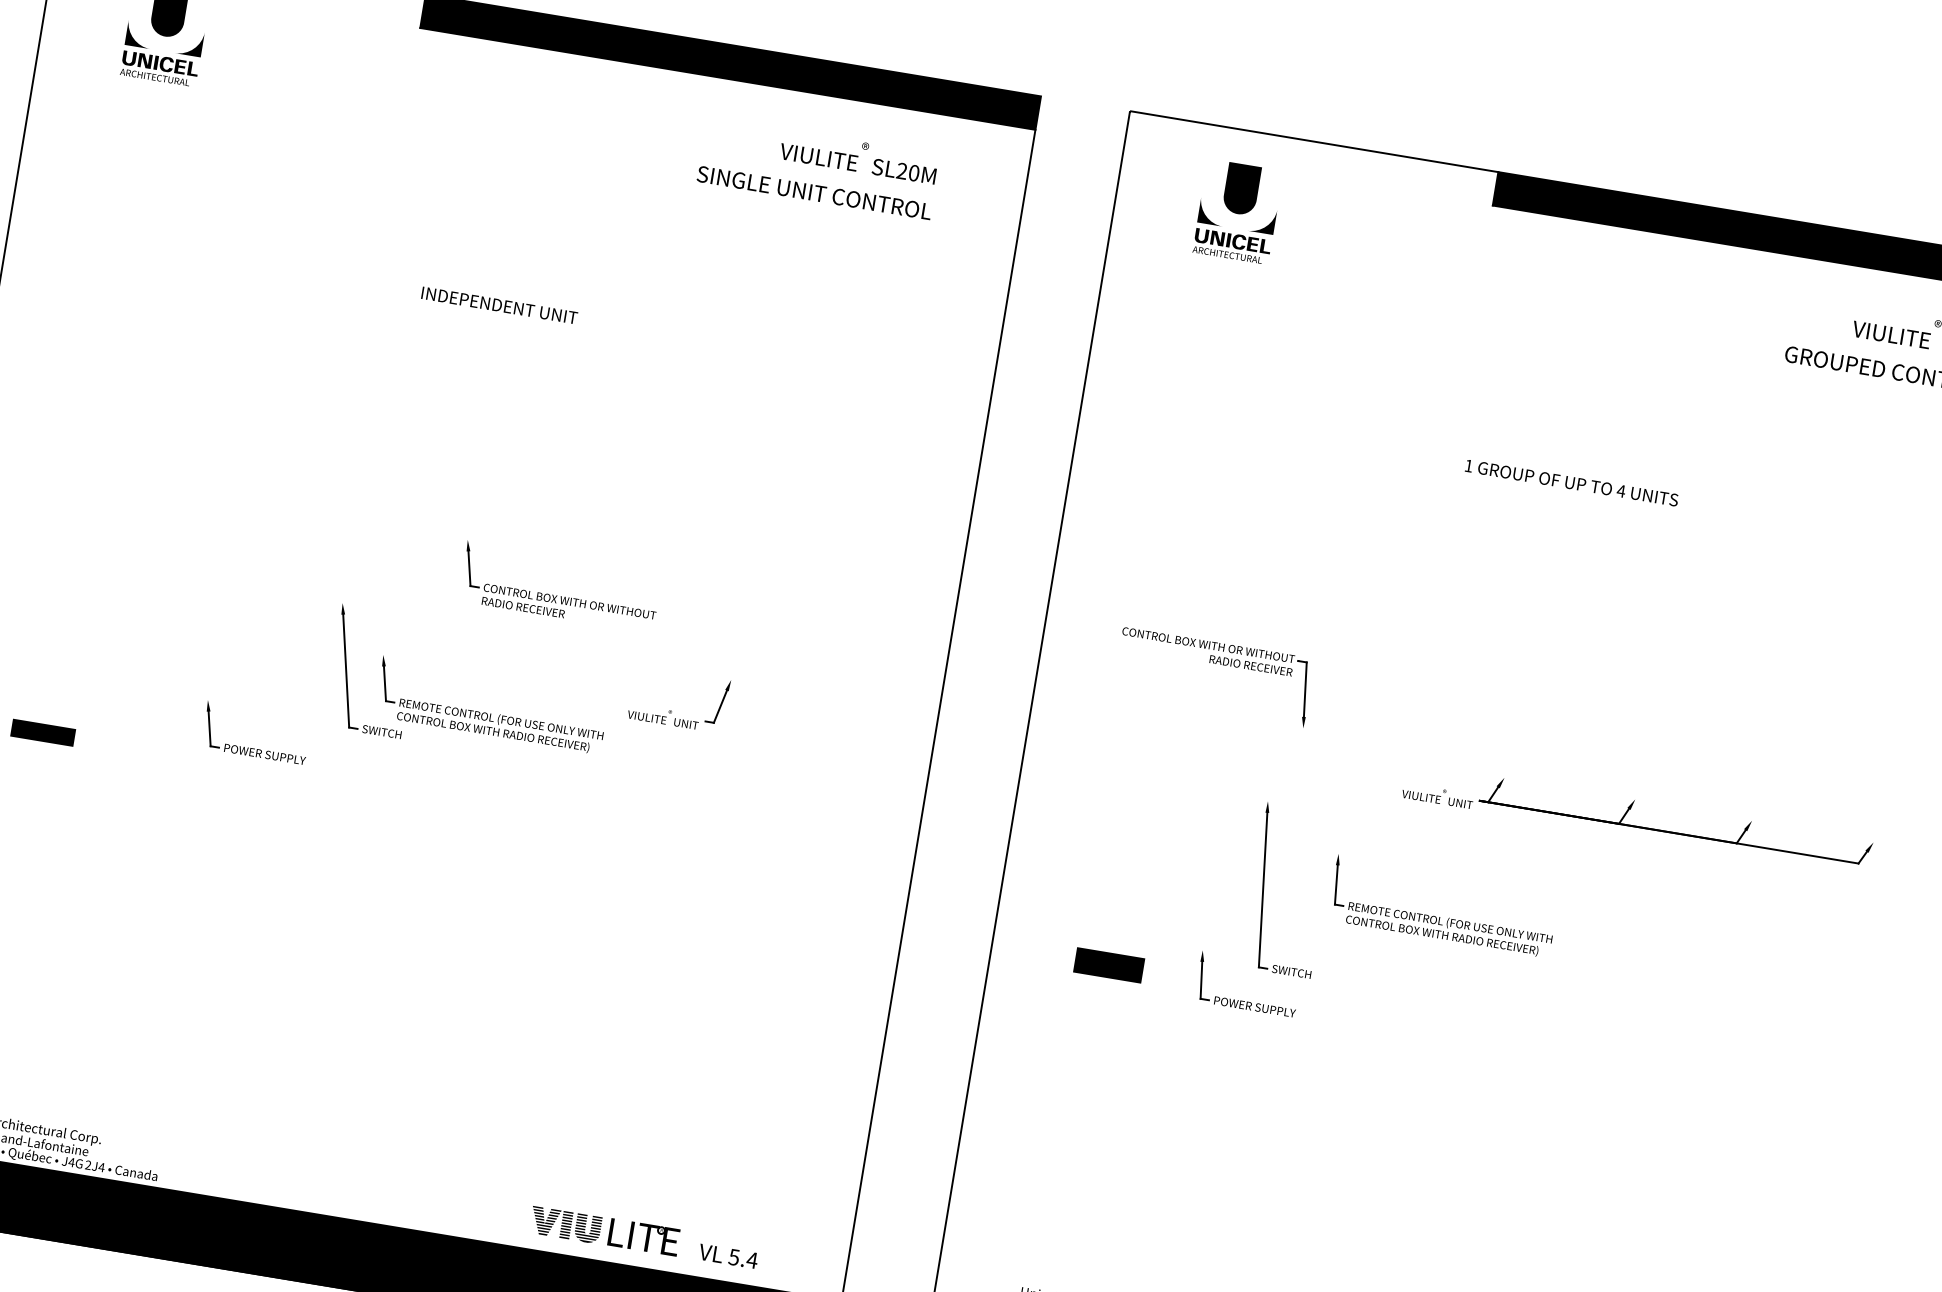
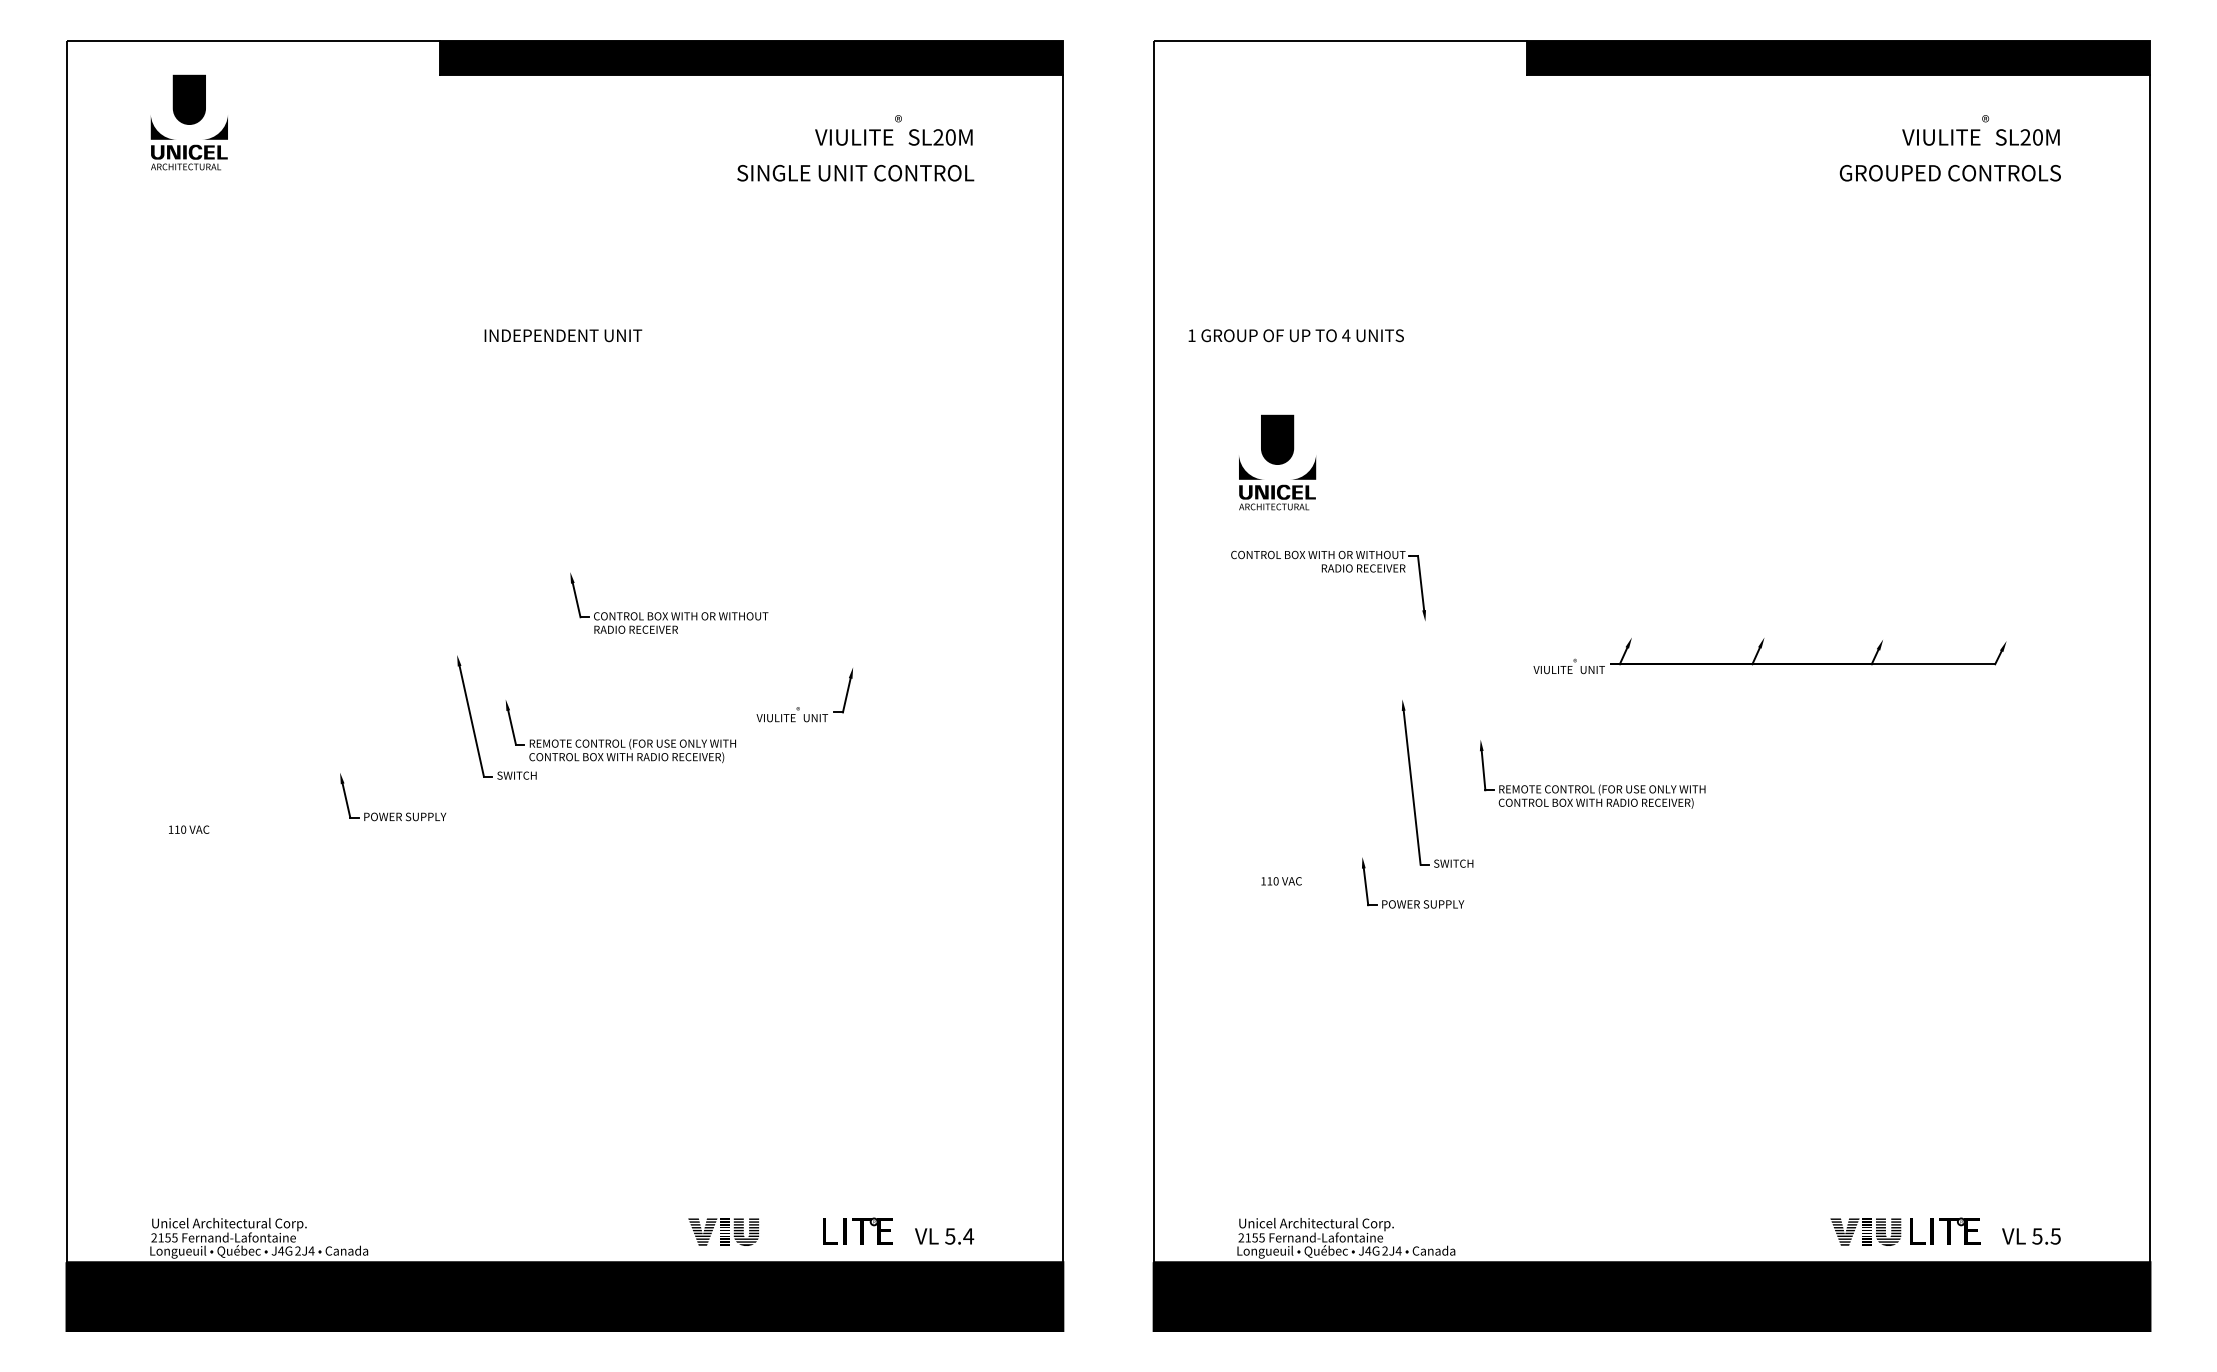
text: (1237, 211) -> (1277, 462), moved
text: (1571, 482) -> (1295, 335), moved
fill: (42, 732) -> (182, 831), removed
fill: (1109, 964) -> (1272, 886), removed
part: (565, 1224) -> (723, 1231), moved

